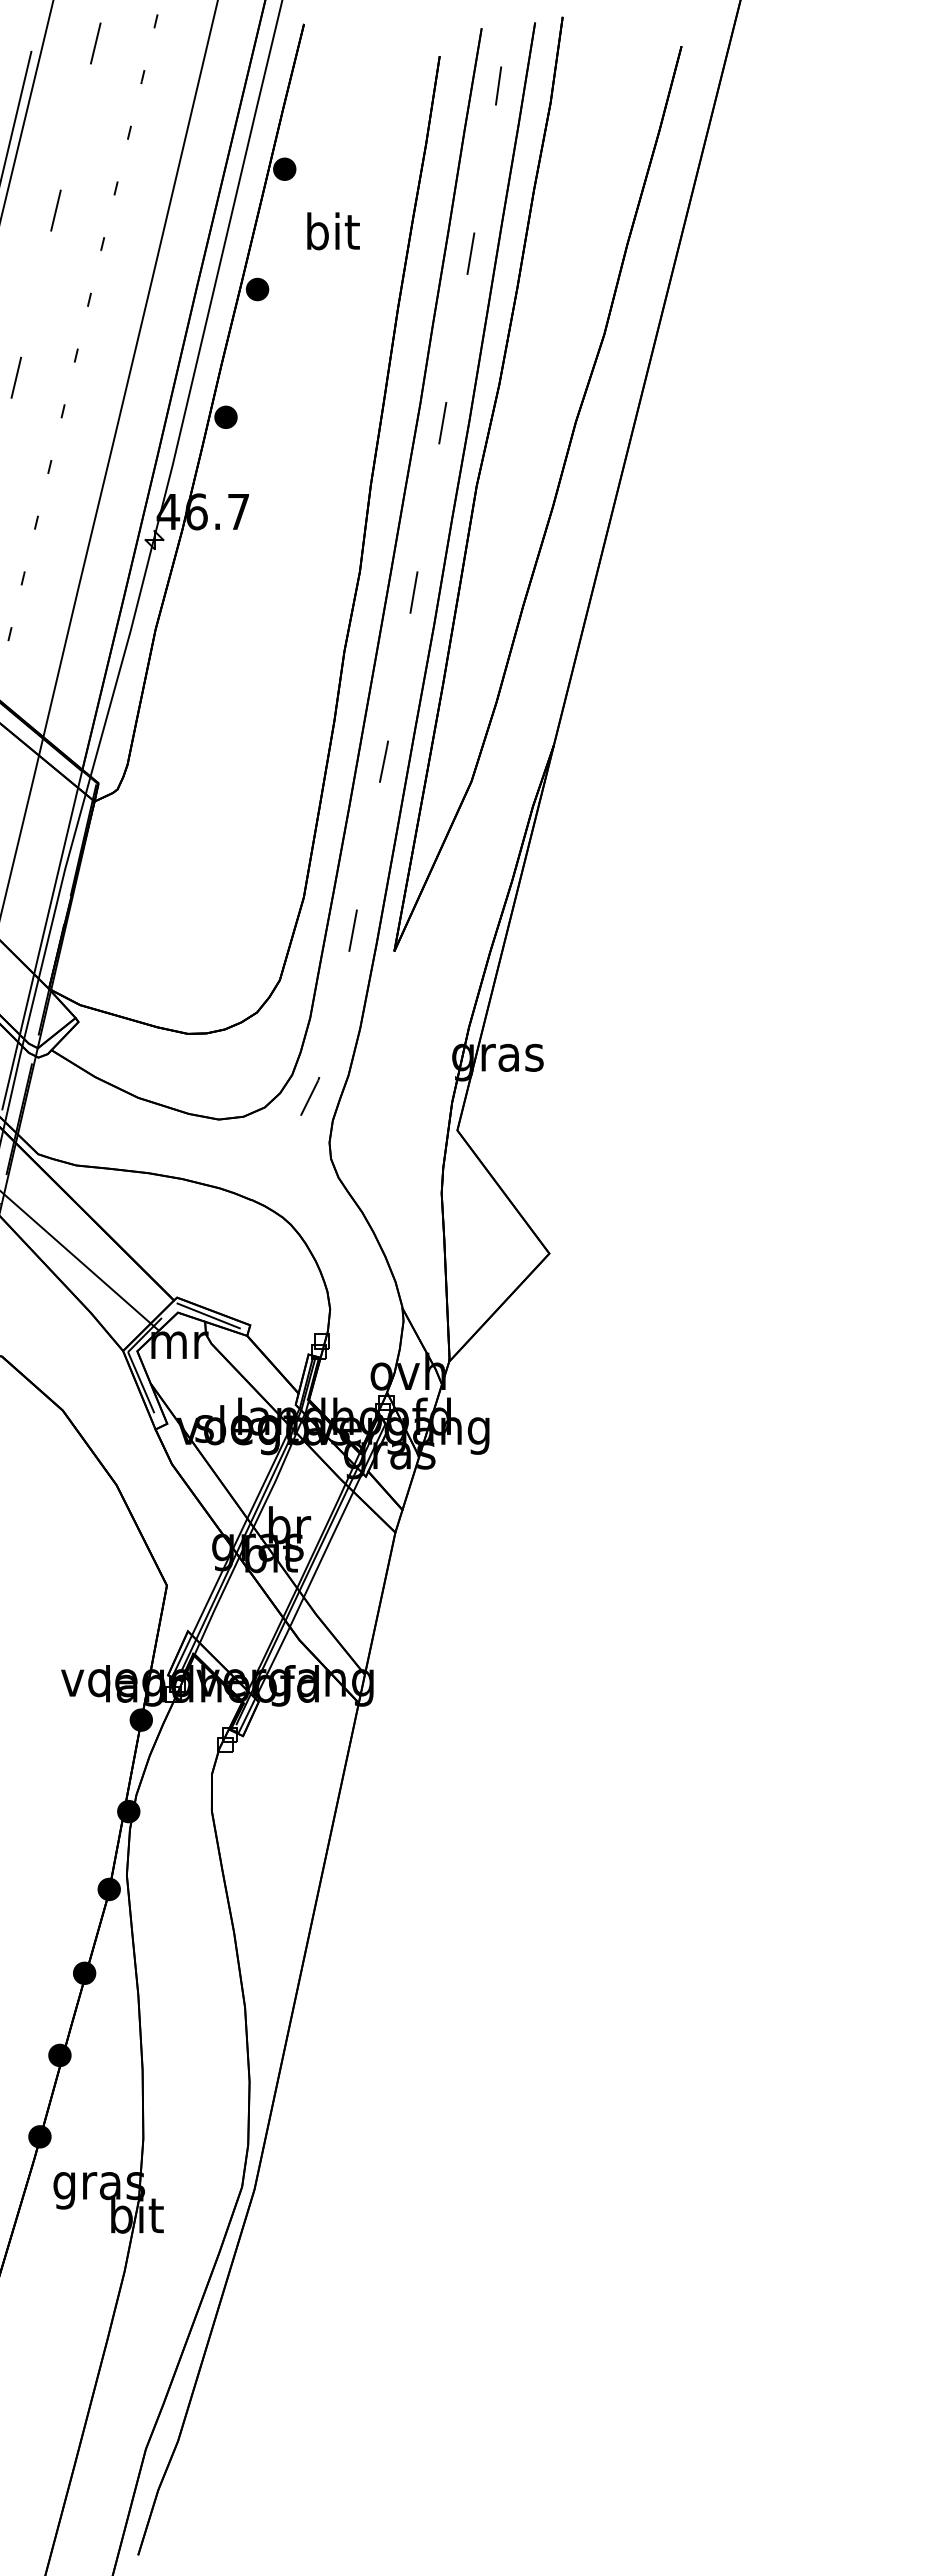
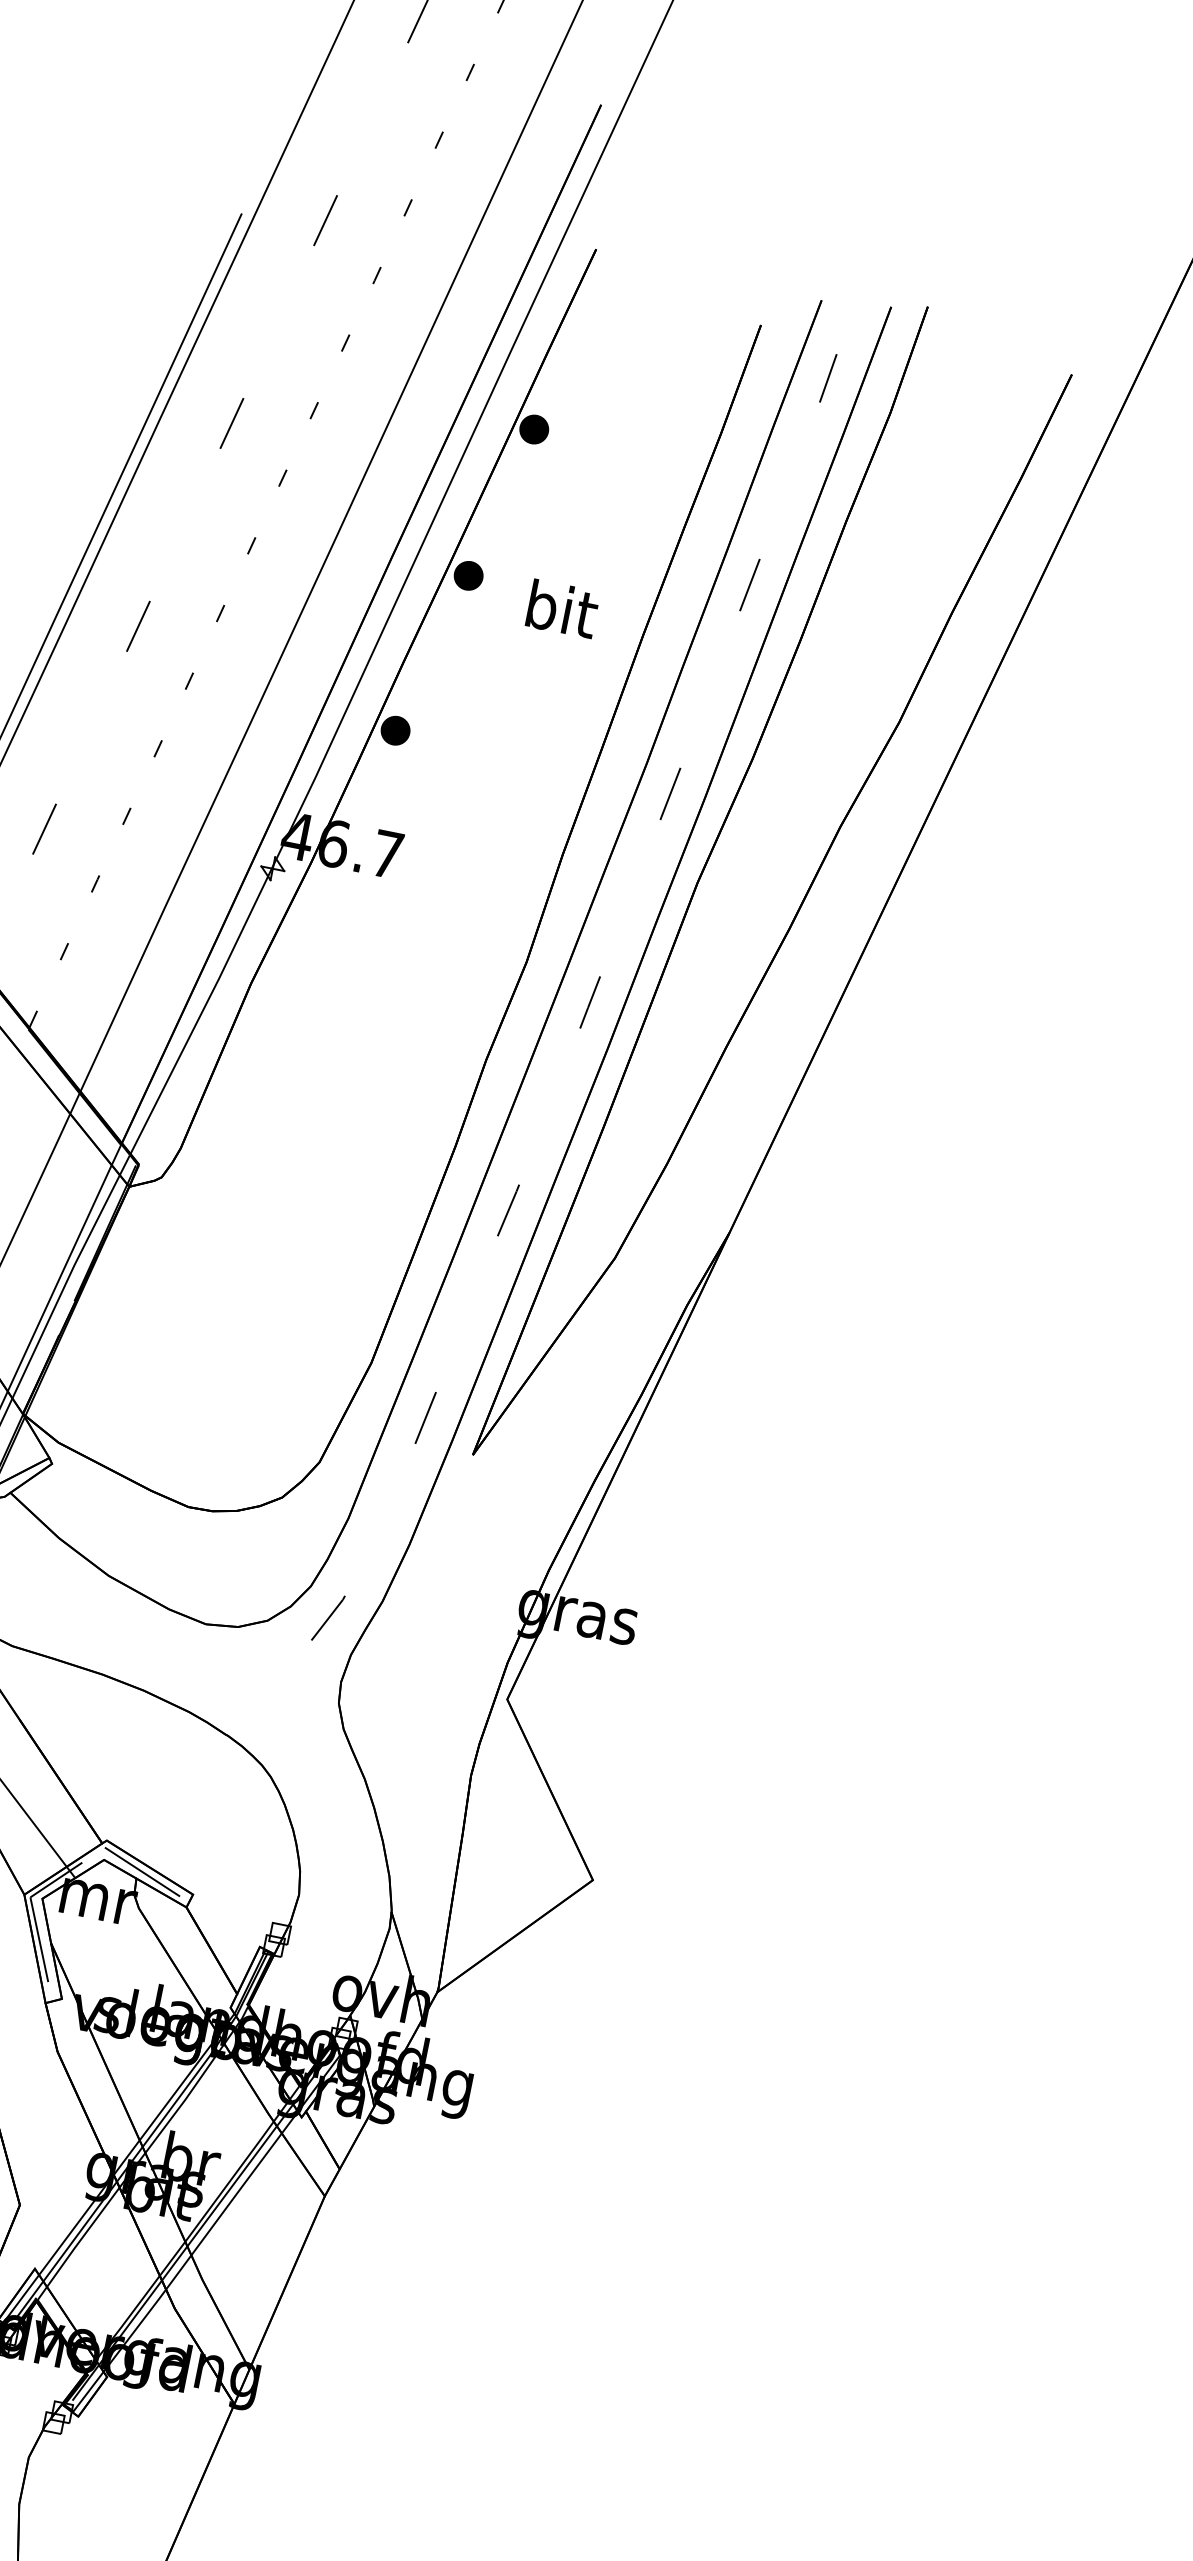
text: (333, 231) -> (562, 609), moved

